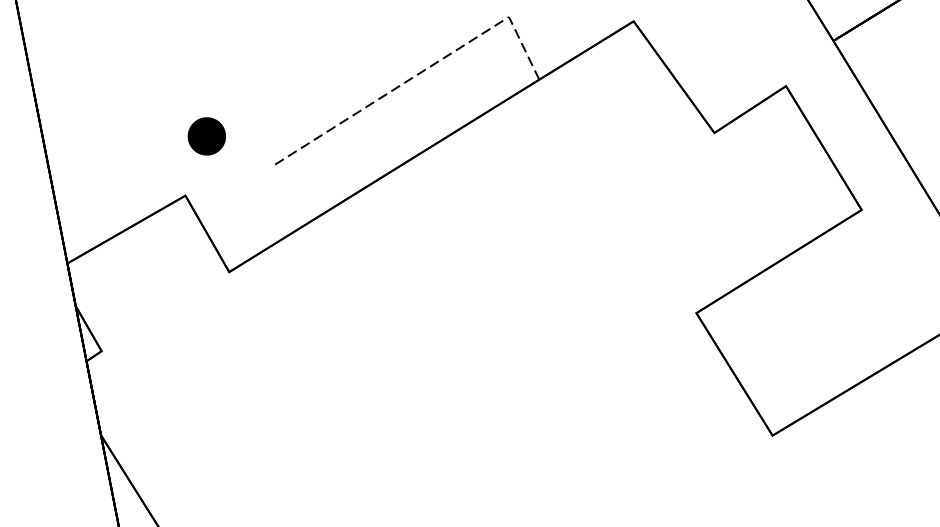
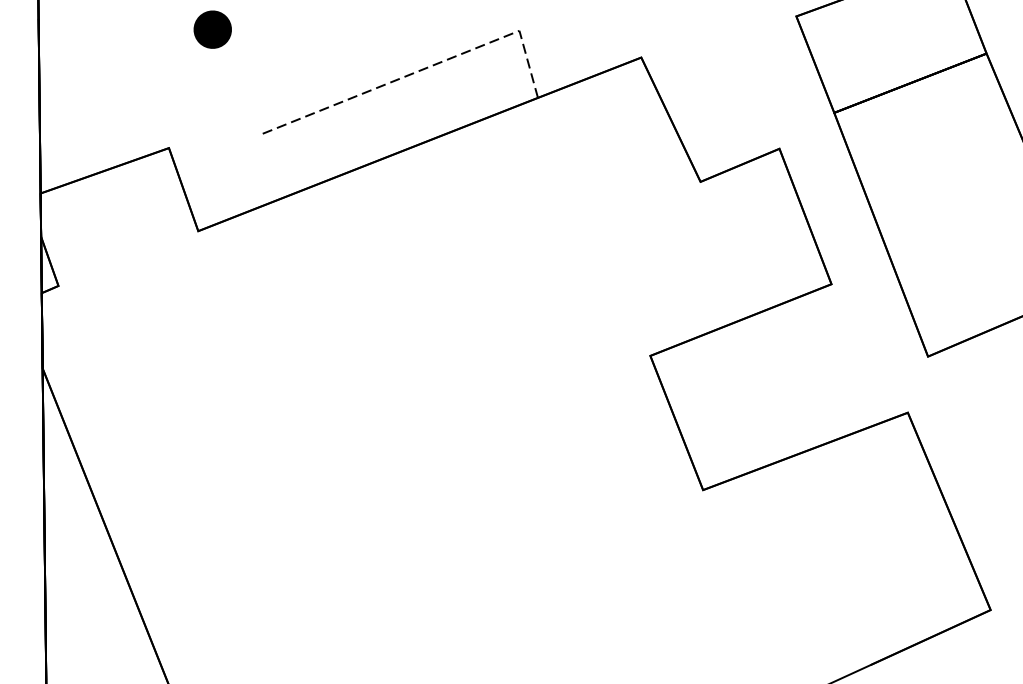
part: (206, 136) -> (212, 29), moved

